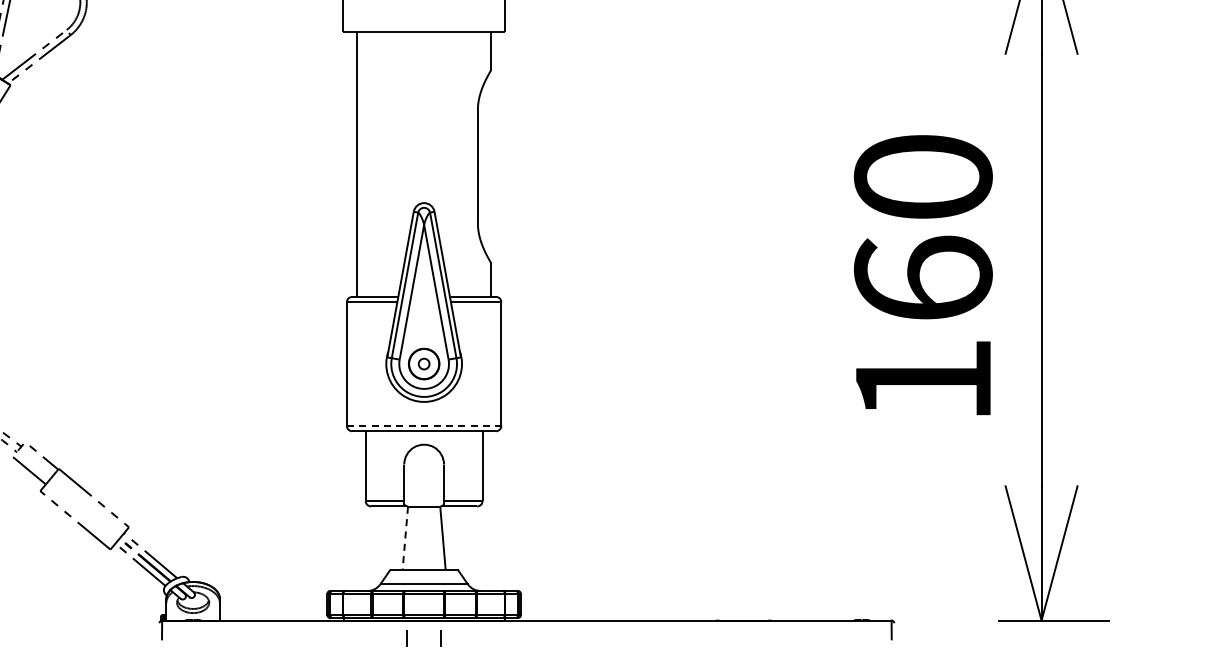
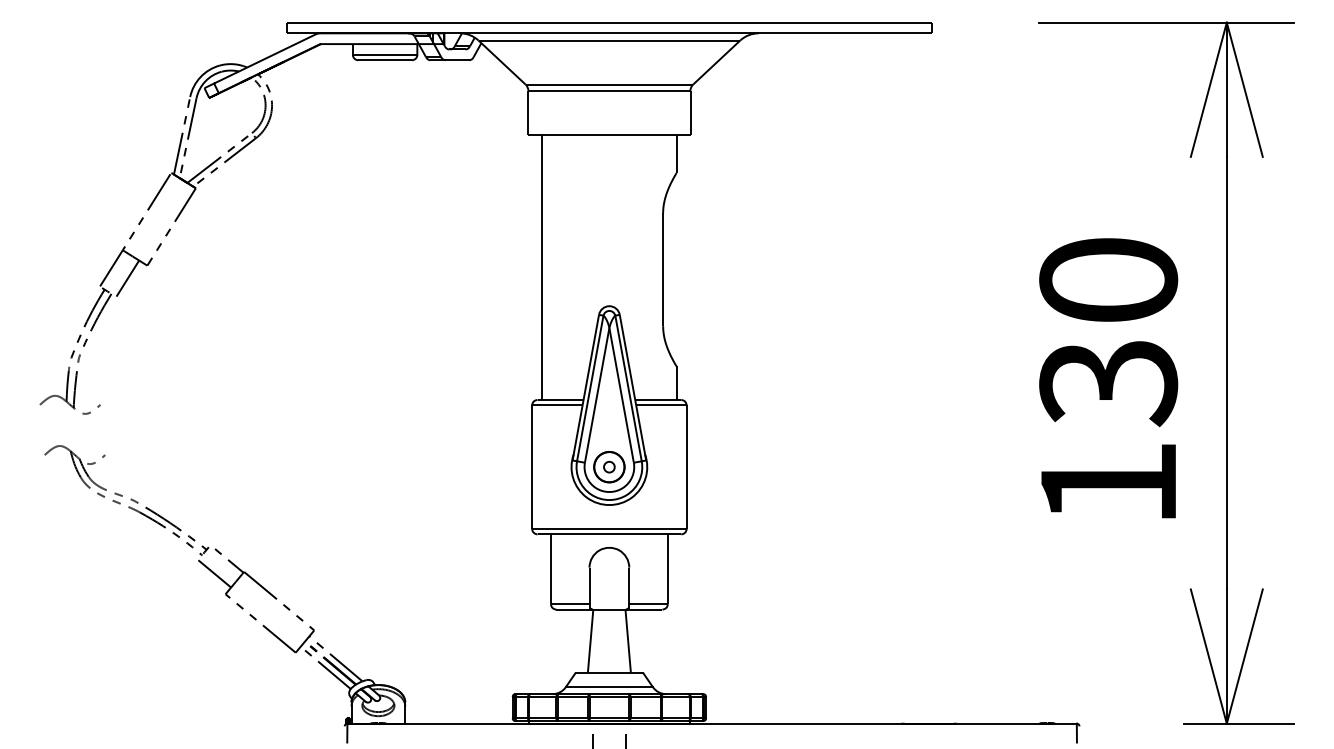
text: (923, 279) -> (1108, 382), 160 -> 130
line: (424, 425) -> (609, 528), dashed -> solid
line: (405, 538) -> (590, 641), dashed -> solid

